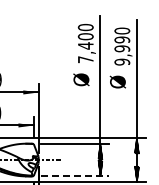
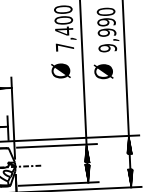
line: (75, 176) -> (59, 184), dashed -> solid

